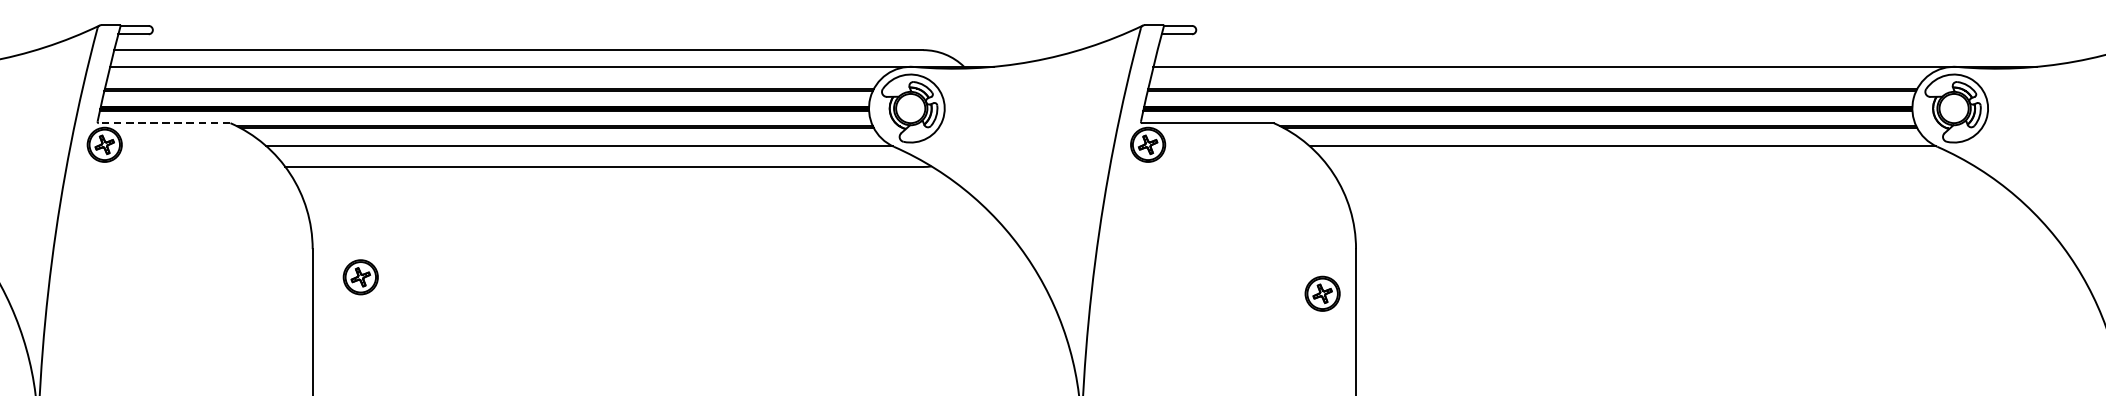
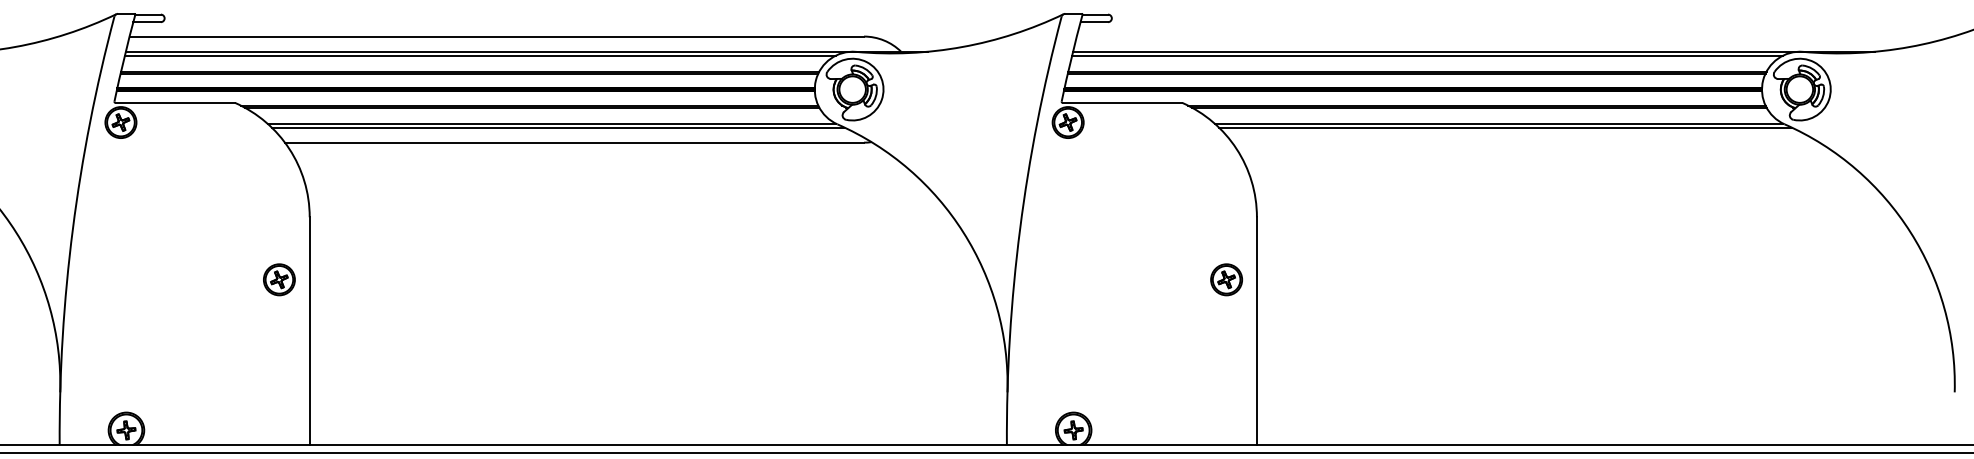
line: (500, 70) -> (480, 55), added
line: (1543, 70) -> (1427, 55), added
line: (164, 122) -> (175, 102), dashed -> solid
line: (585, 150) -> (557, 127), added
line: (1628, 150) -> (1504, 127), added
part: (360, 276) -> (279, 279), moved
part: (1322, 293) -> (1226, 279), moved

